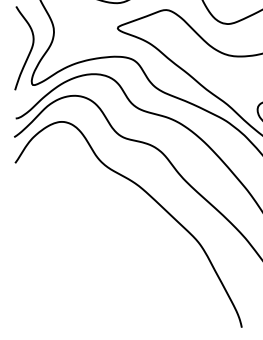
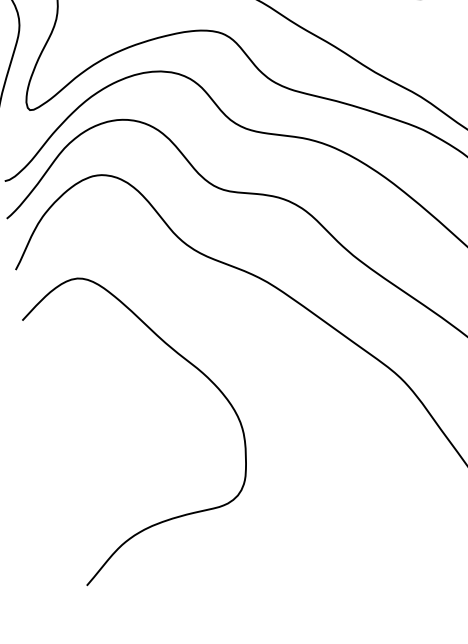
curve: (93, 220) -> (186, 362), added

